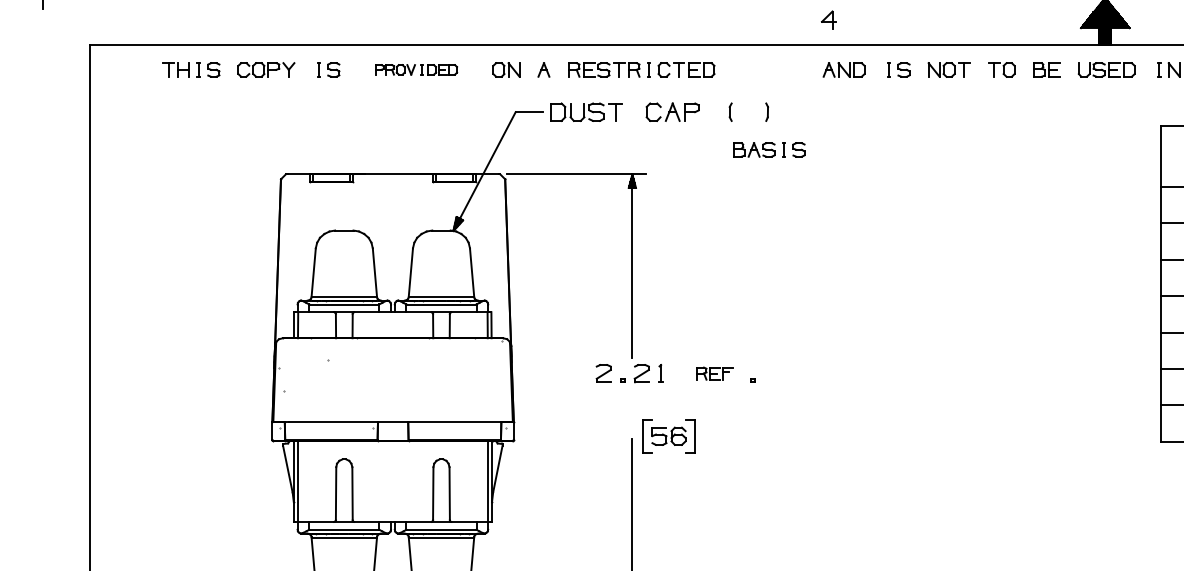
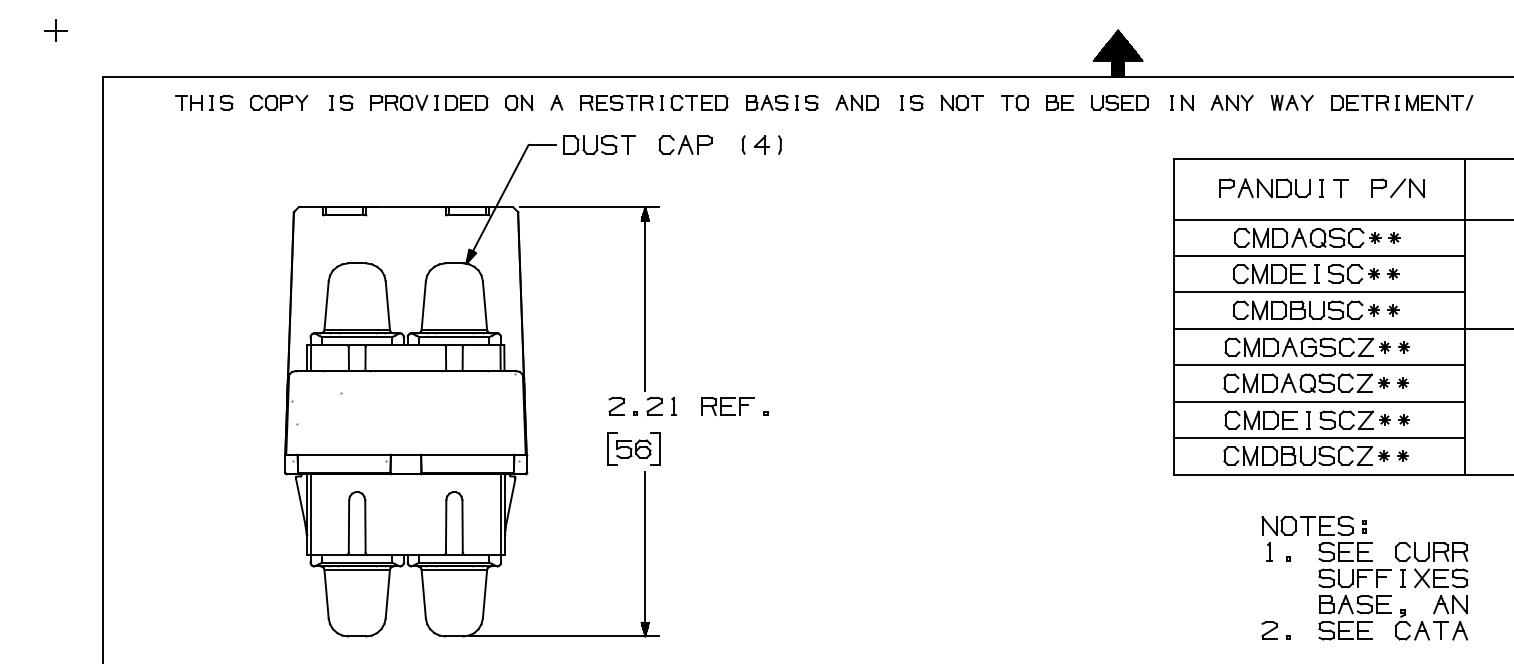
part: (828, 19) -> (761, 144), moved
part: (416, 69) -> (429, 102), size x1.43
part: (769, 149) -> (782, 102), moved
part: (714, 373) -> (727, 406), size x1.43
part: (668, 435) -> (633, 448), moved

